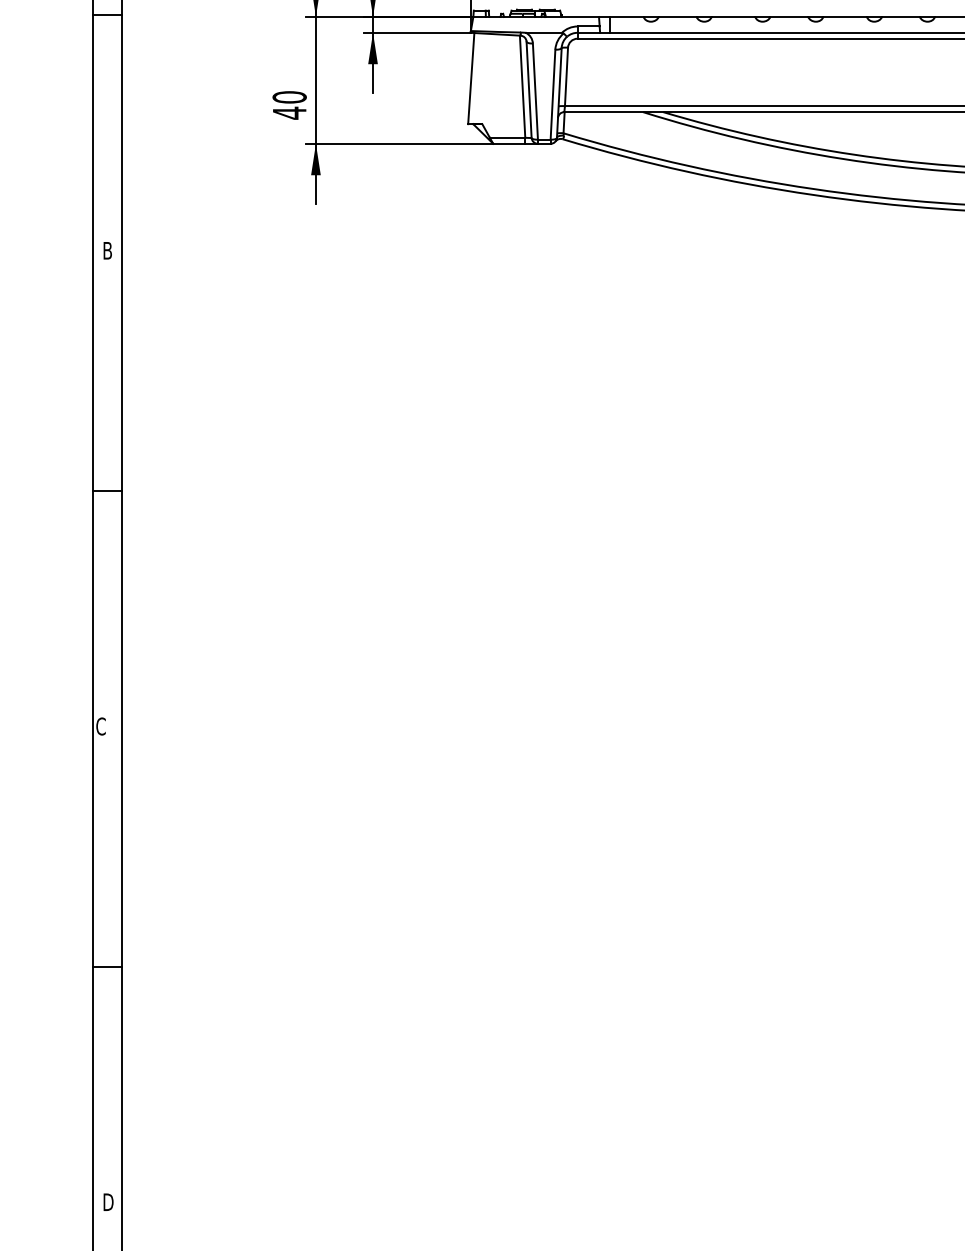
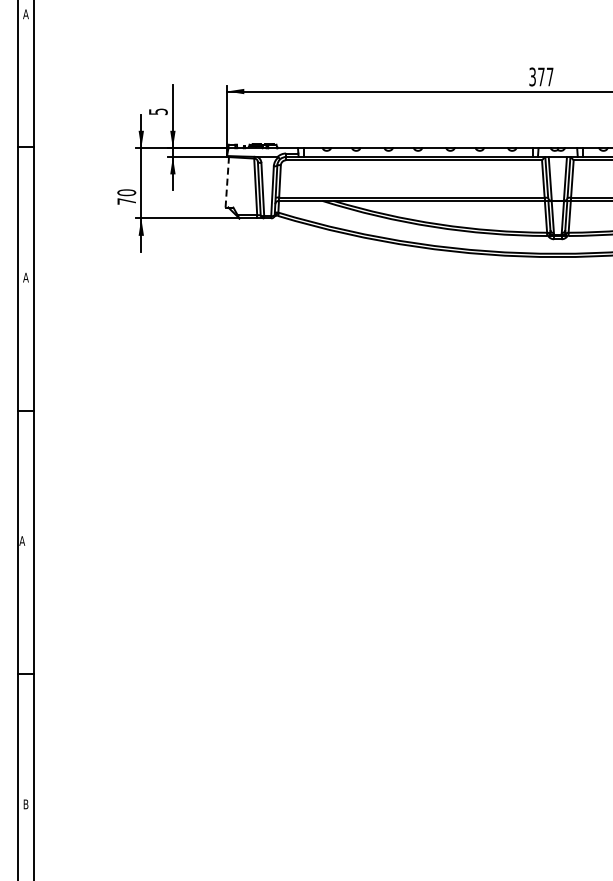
line: (471, 77) -> (227, 181), solid -> dashed
text: (289, 113) -> (126, 201), 40 -> 70
text: (106, 250) -> (25, 277), B -> A
text: (101, 725) -> (22, 540), C -> A
text: (108, 1202) -> (26, 804), D -> B

